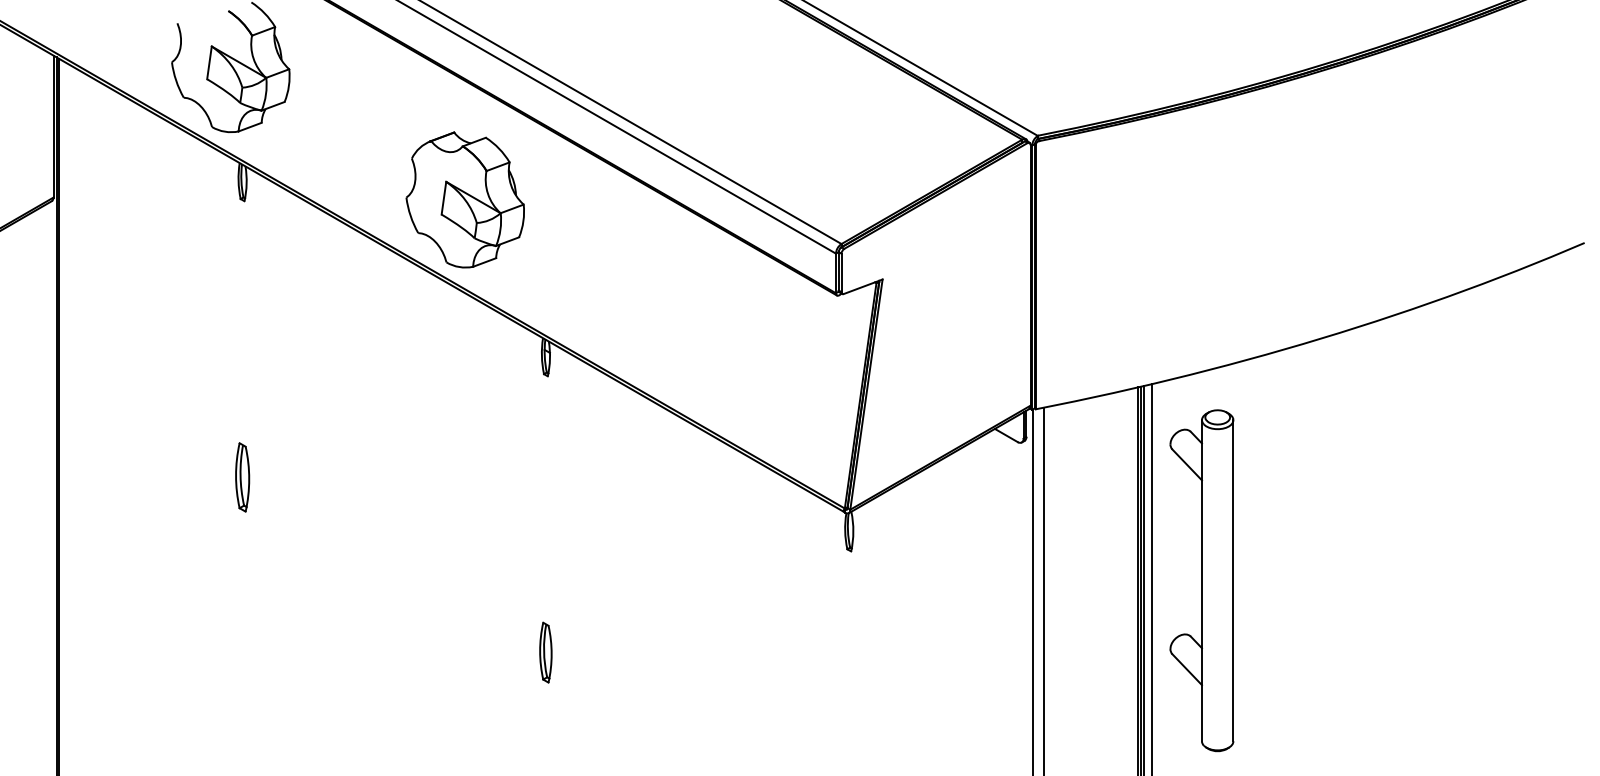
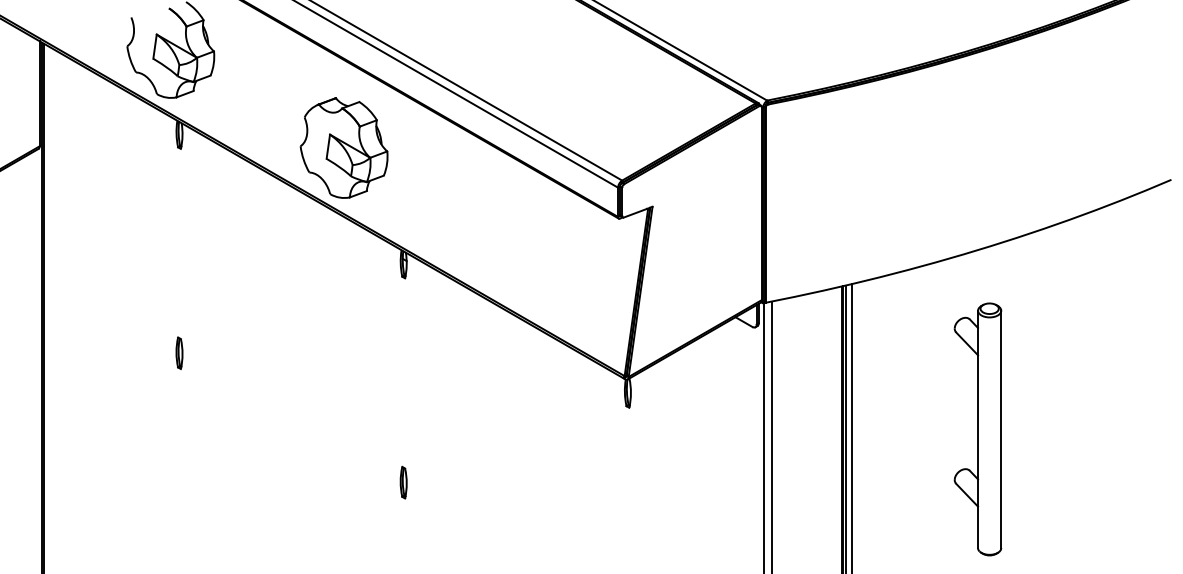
part: (242, 477) -> (179, 353), size x0.62
part: (1201, 580) -> (977, 429), moved
part: (545, 652) -> (403, 482), size x0.71

